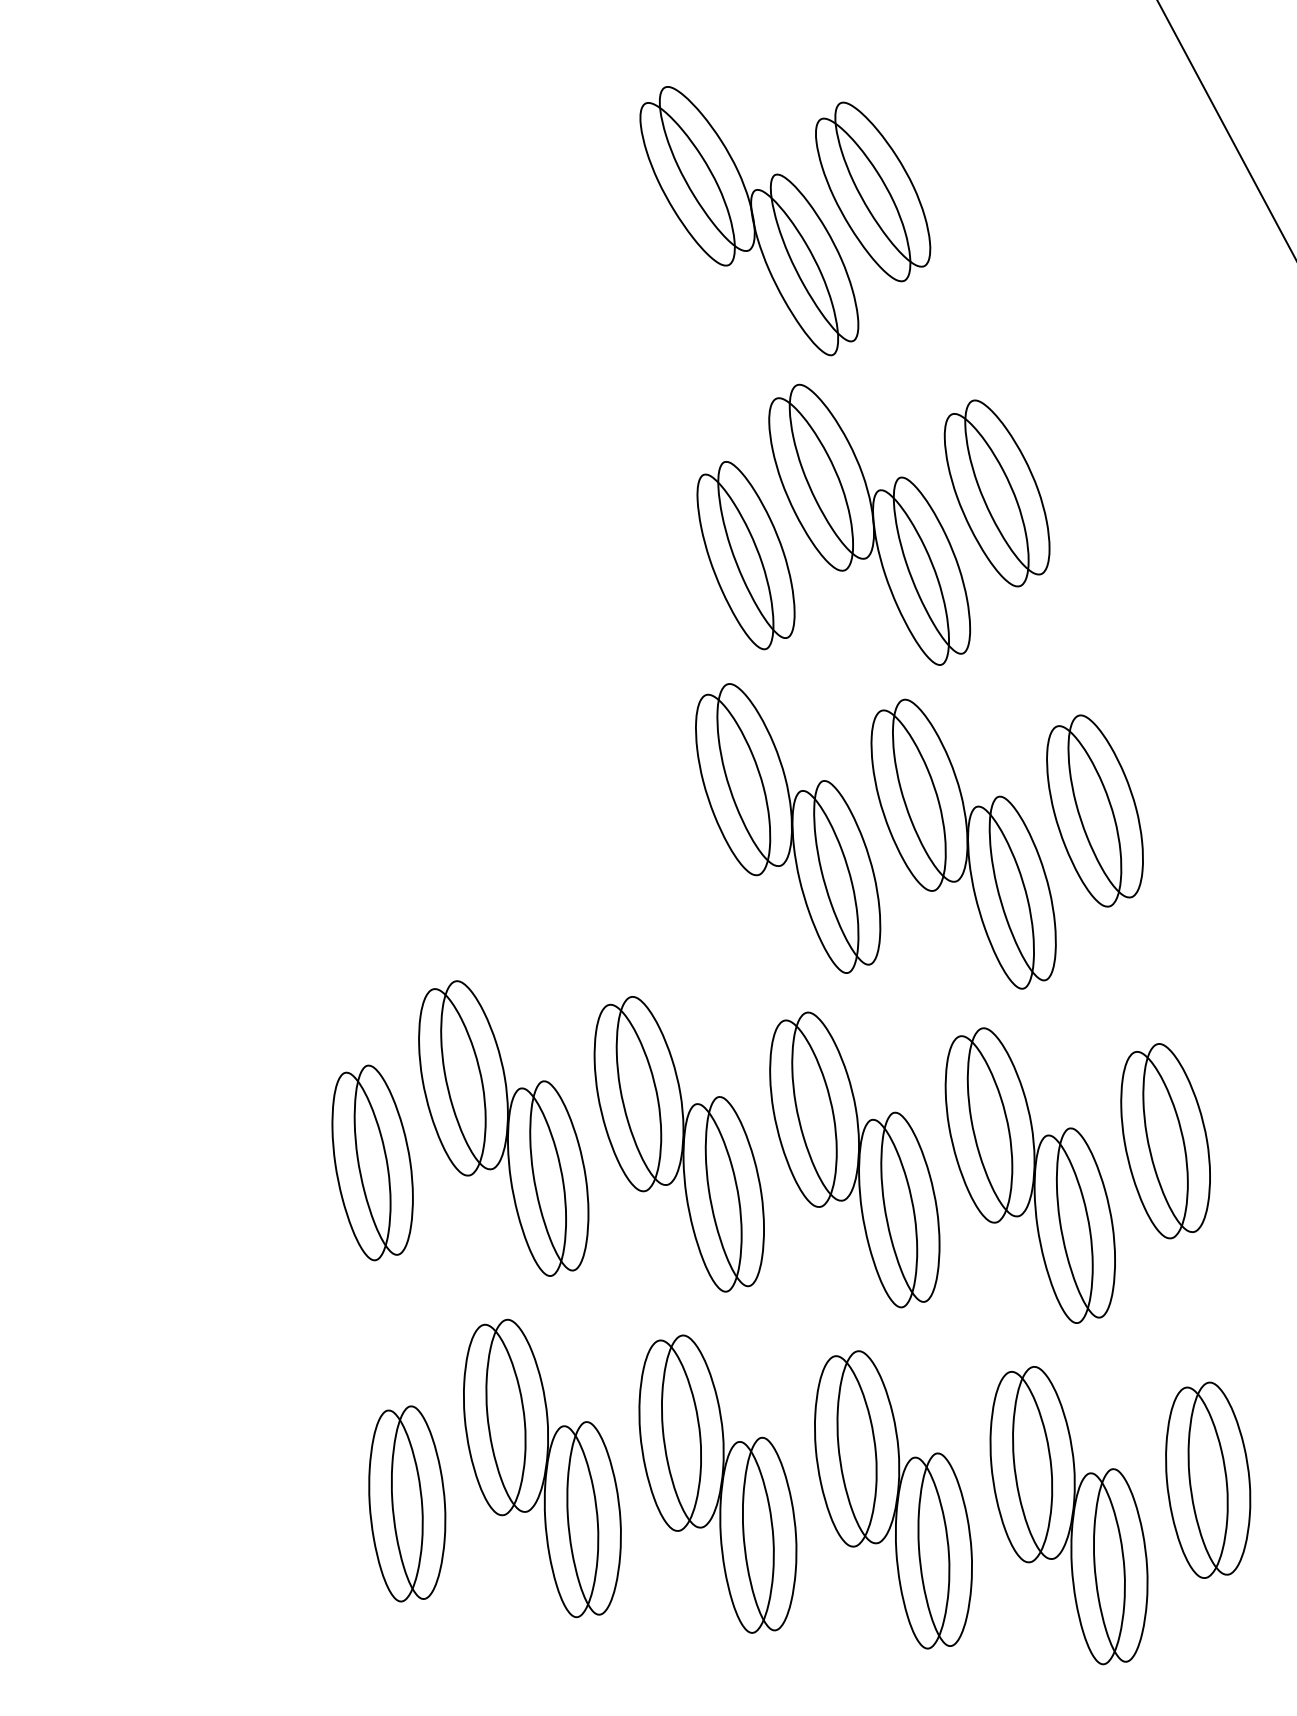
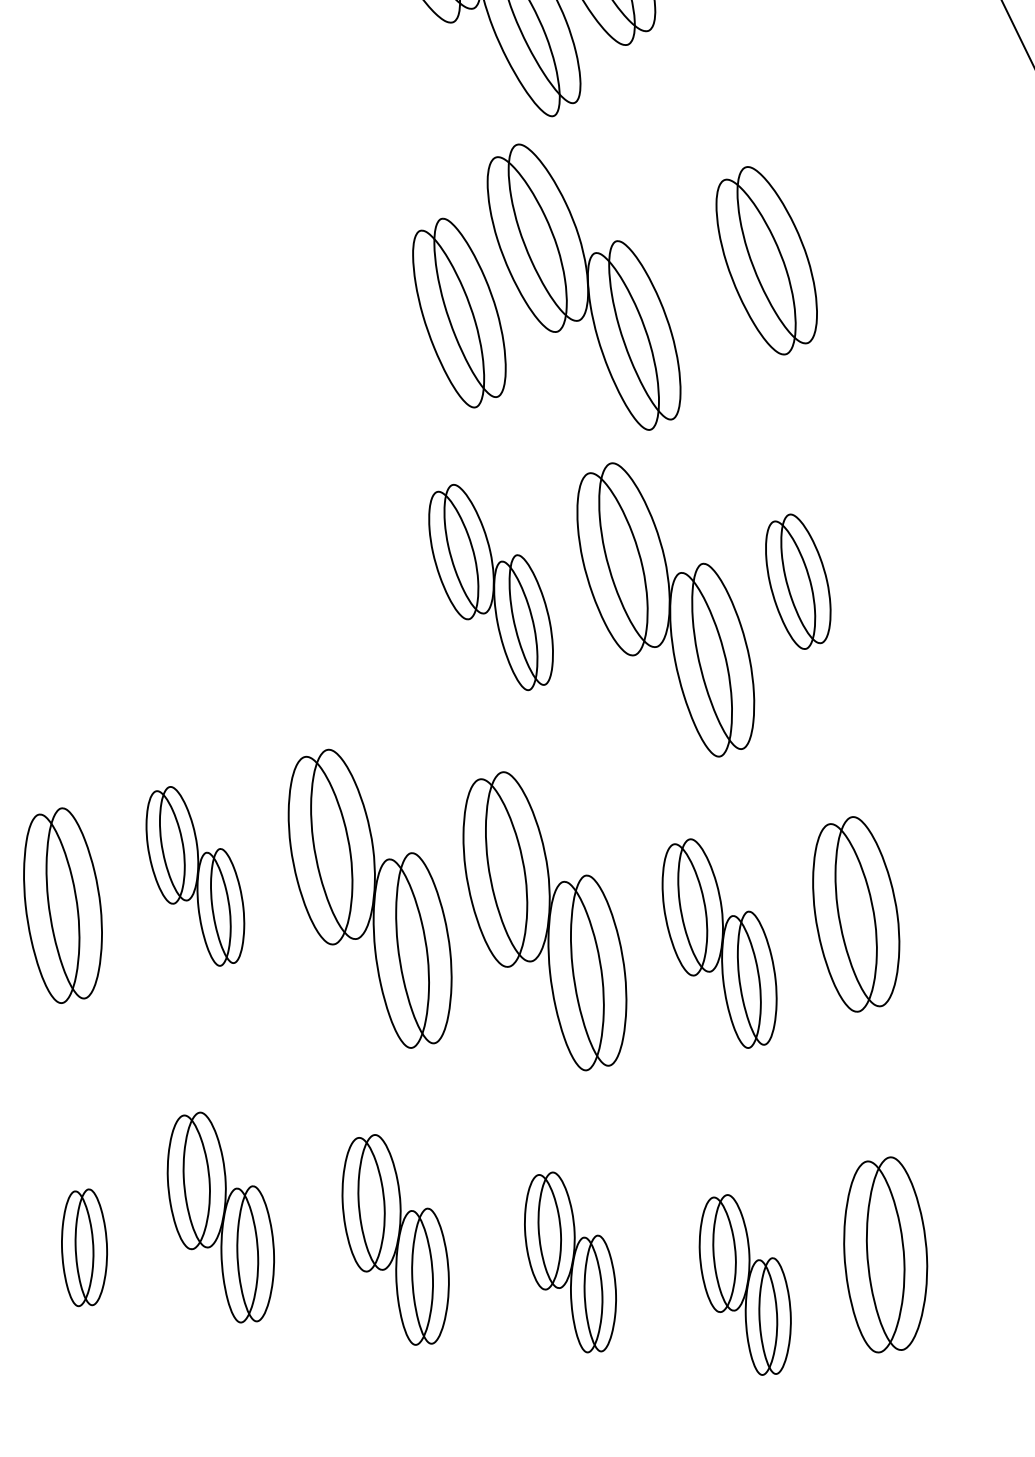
part: (996, 493) -> (766, 260), moved
part: (1094, 810) -> (797, 581), size x0.7
part: (788, 828) -> (491, 587), size x0.7
part: (503, 1128) -> (194, 876), size x0.6
part: (1029, 1175) -> (718, 943), size x0.7
part: (542, 1468) -> (220, 1217), size x0.7
part: (717, 1483) -> (395, 1239), size x0.7
part: (893, 1499) -> (570, 1262), size x0.6
part: (407, 1503) -> (84, 1247), size x0.6
part: (1068, 1515) -> (744, 1284), size x0.6

